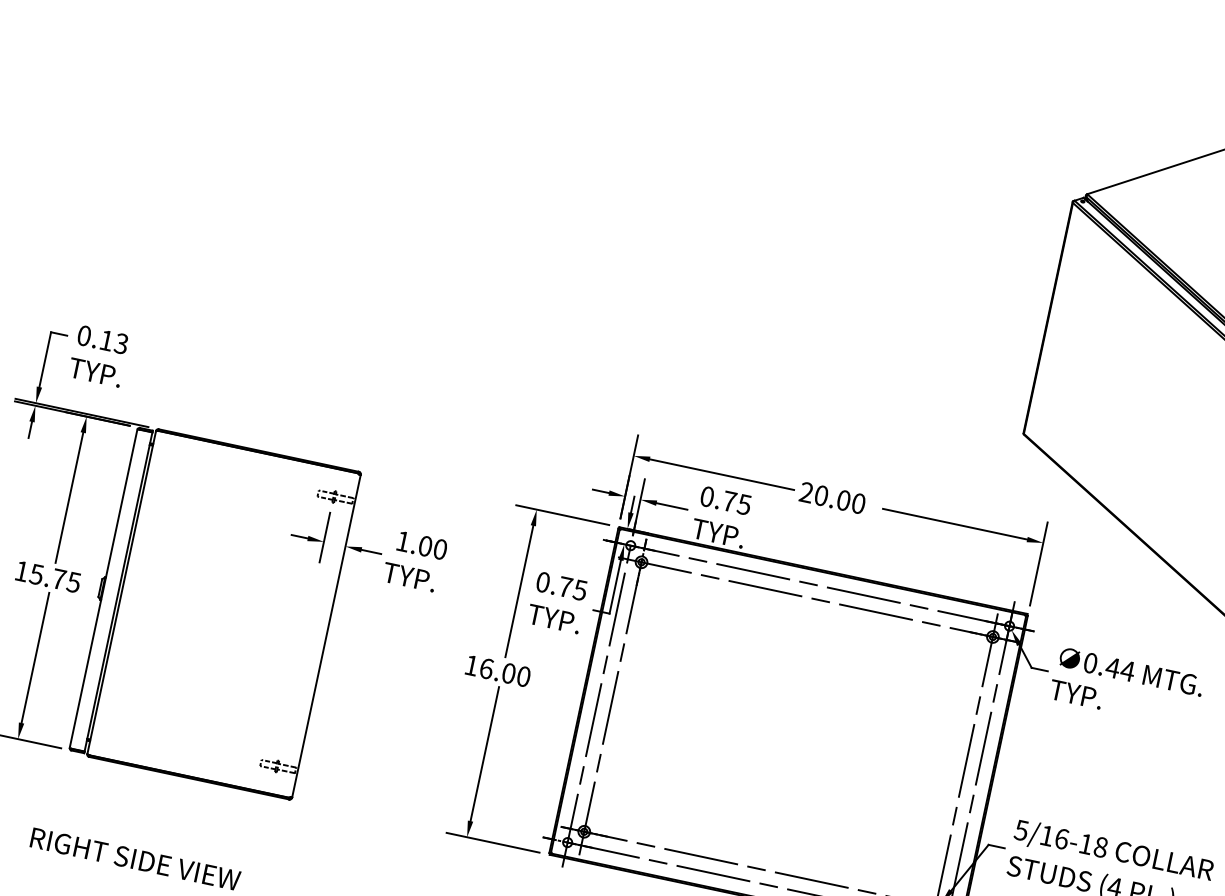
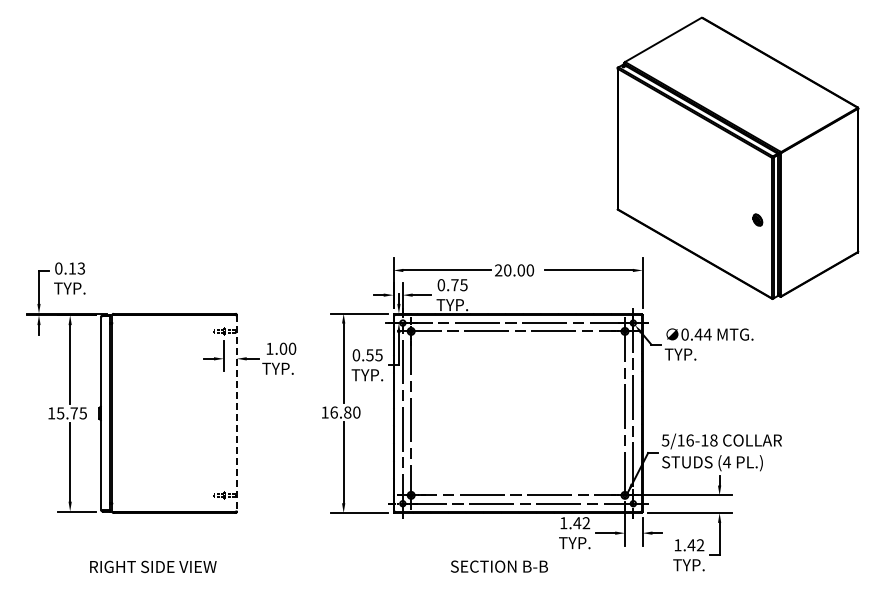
text: (564, 587) -> (369, 355), 0.75 -> 0.55
line: (325, 636) -> (236, 413), solid -> dashed
text: (508, 673) -> (347, 412), 16.00 -> 16.80

